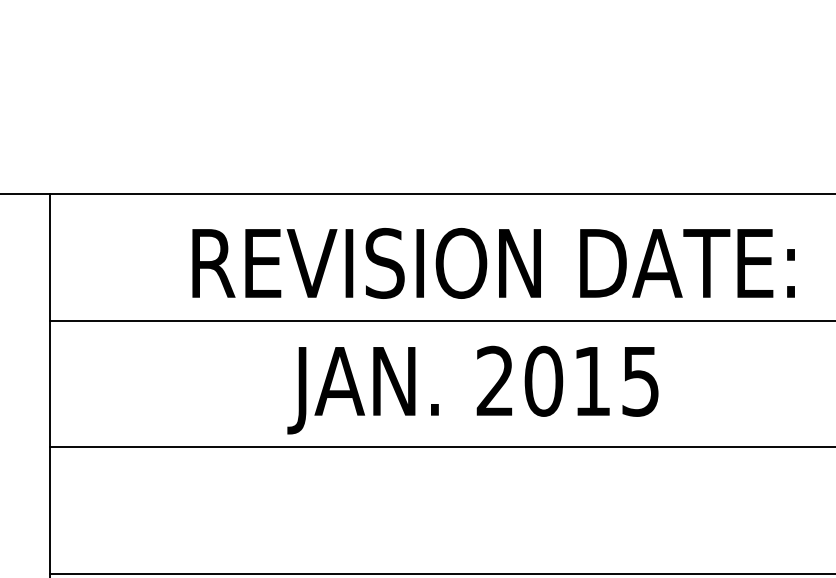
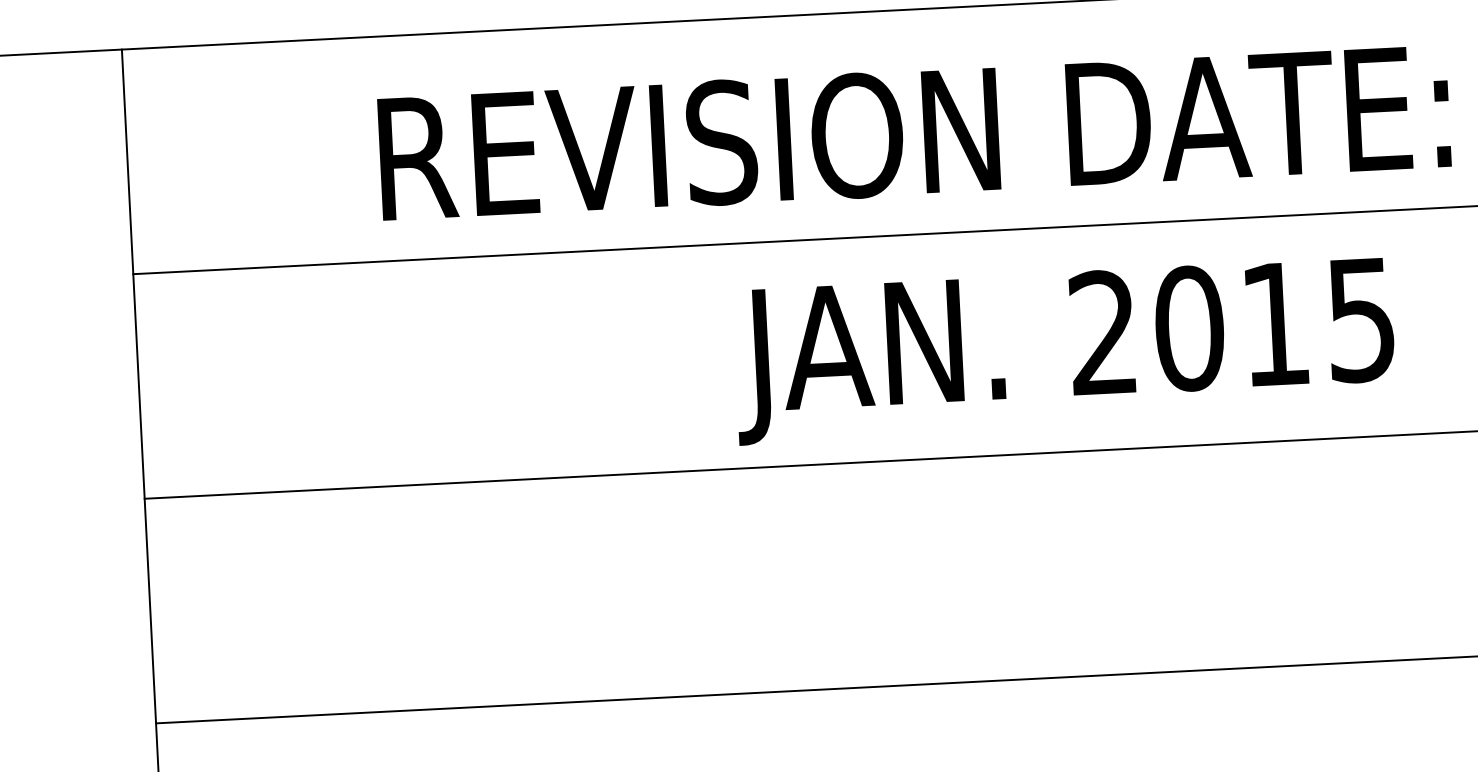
text: (472, 389) -> (1063, 349), moved

